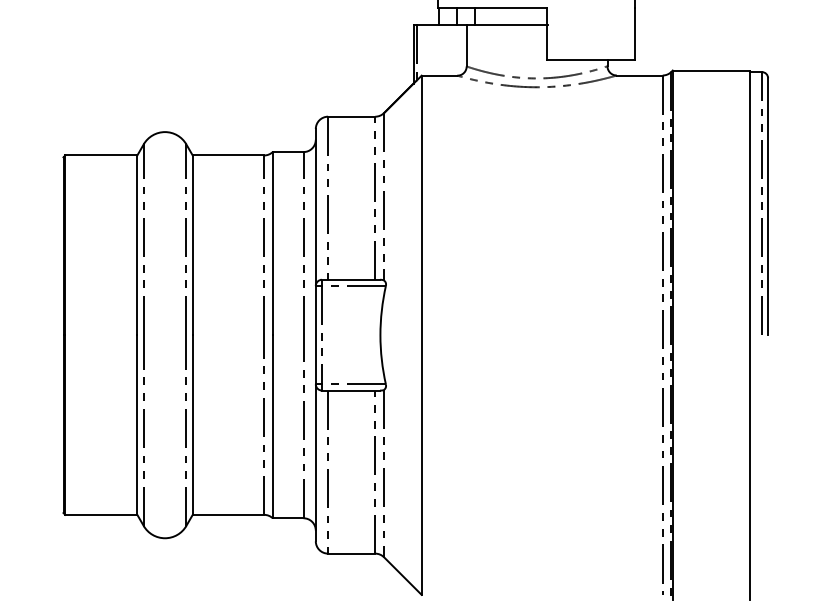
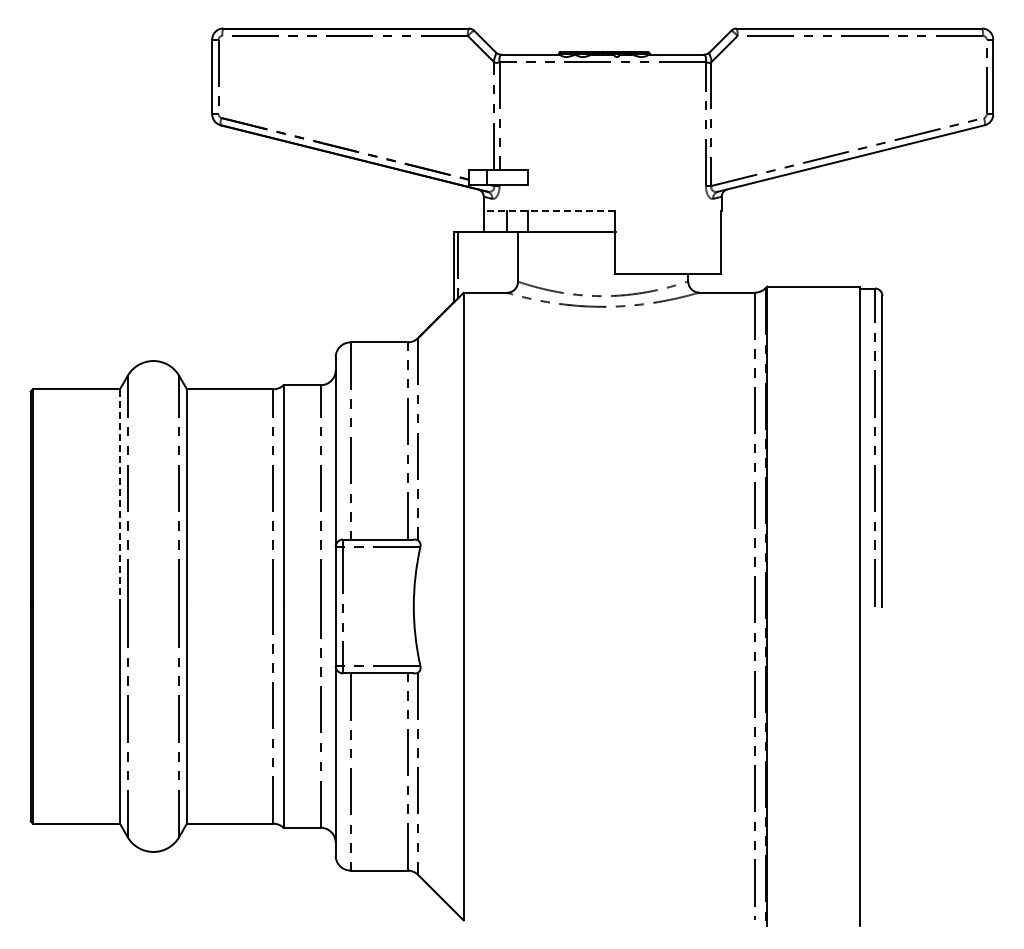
line: (492, 7) -> (549, 210), solid -> dashed
line: (136, 245) -> (119, 497), solid -> dashed

